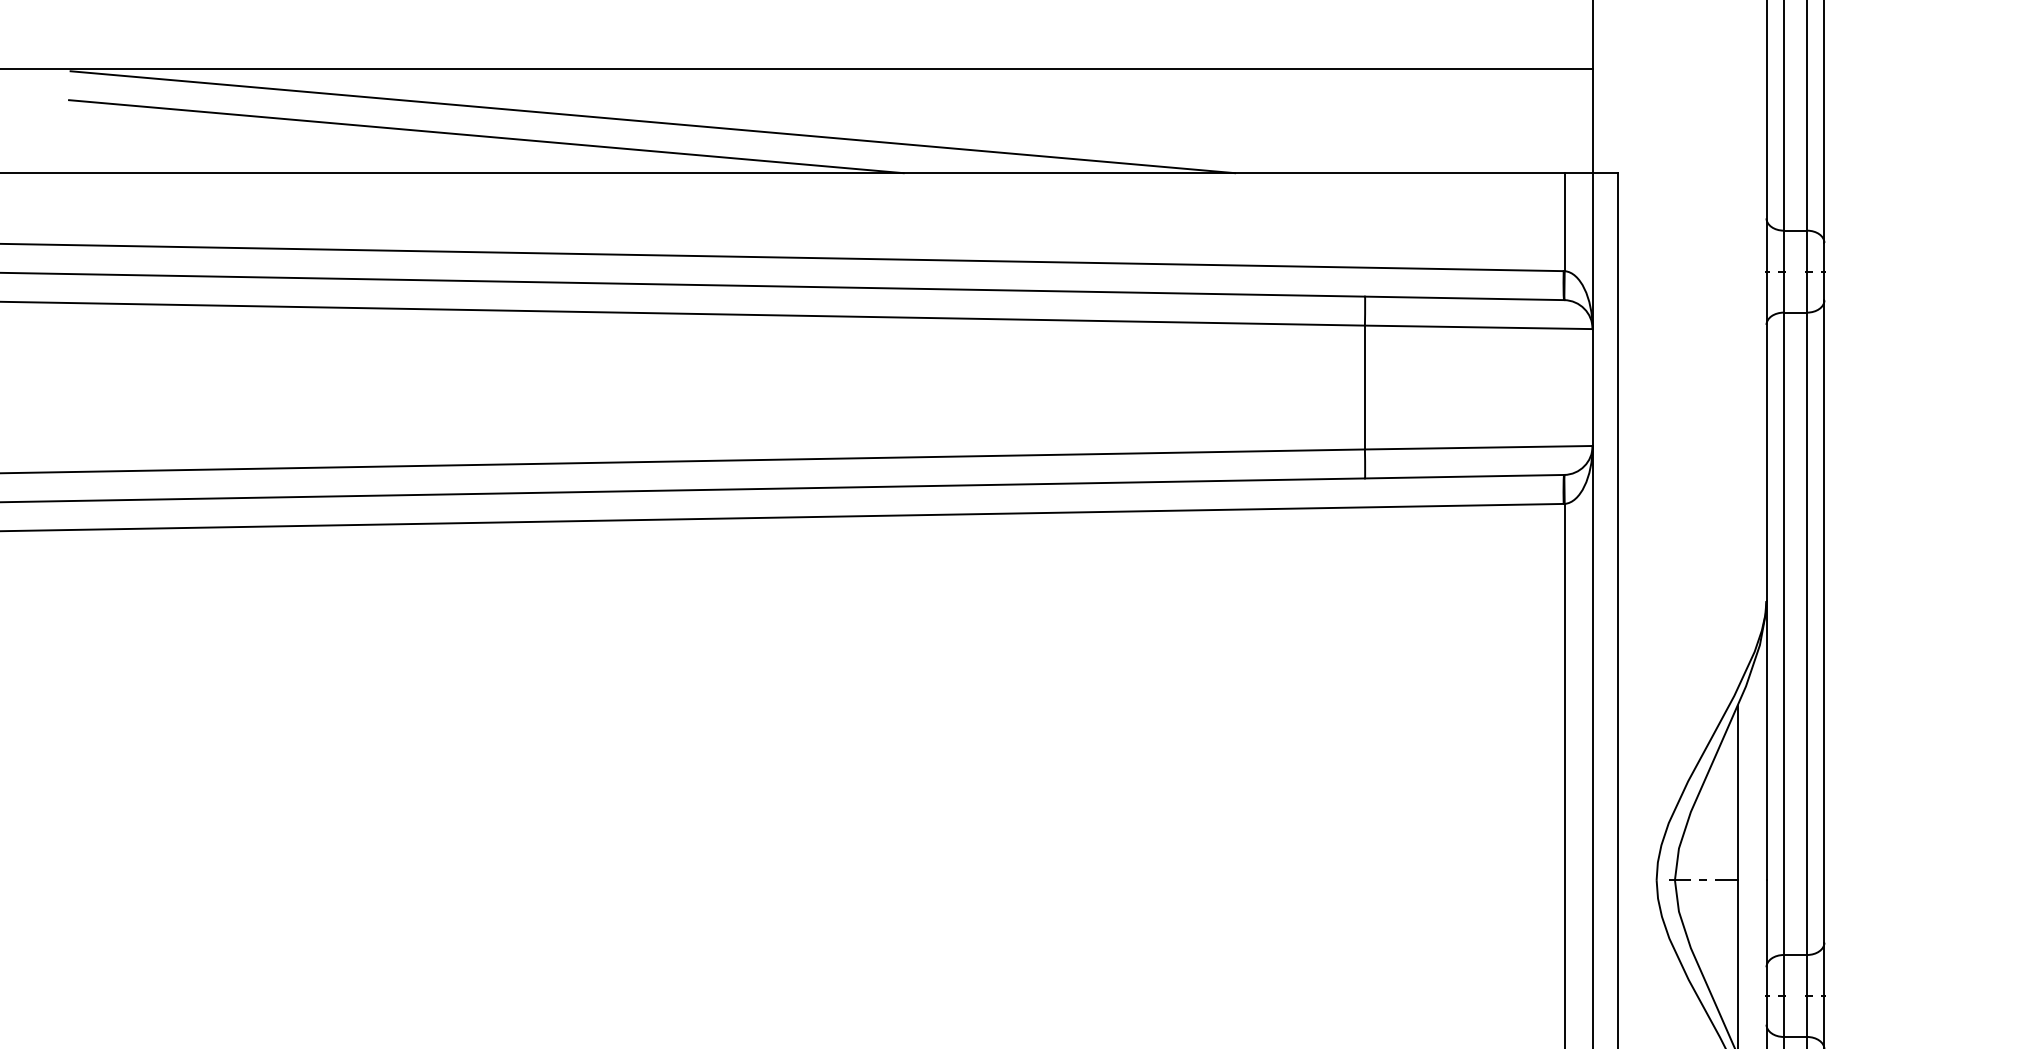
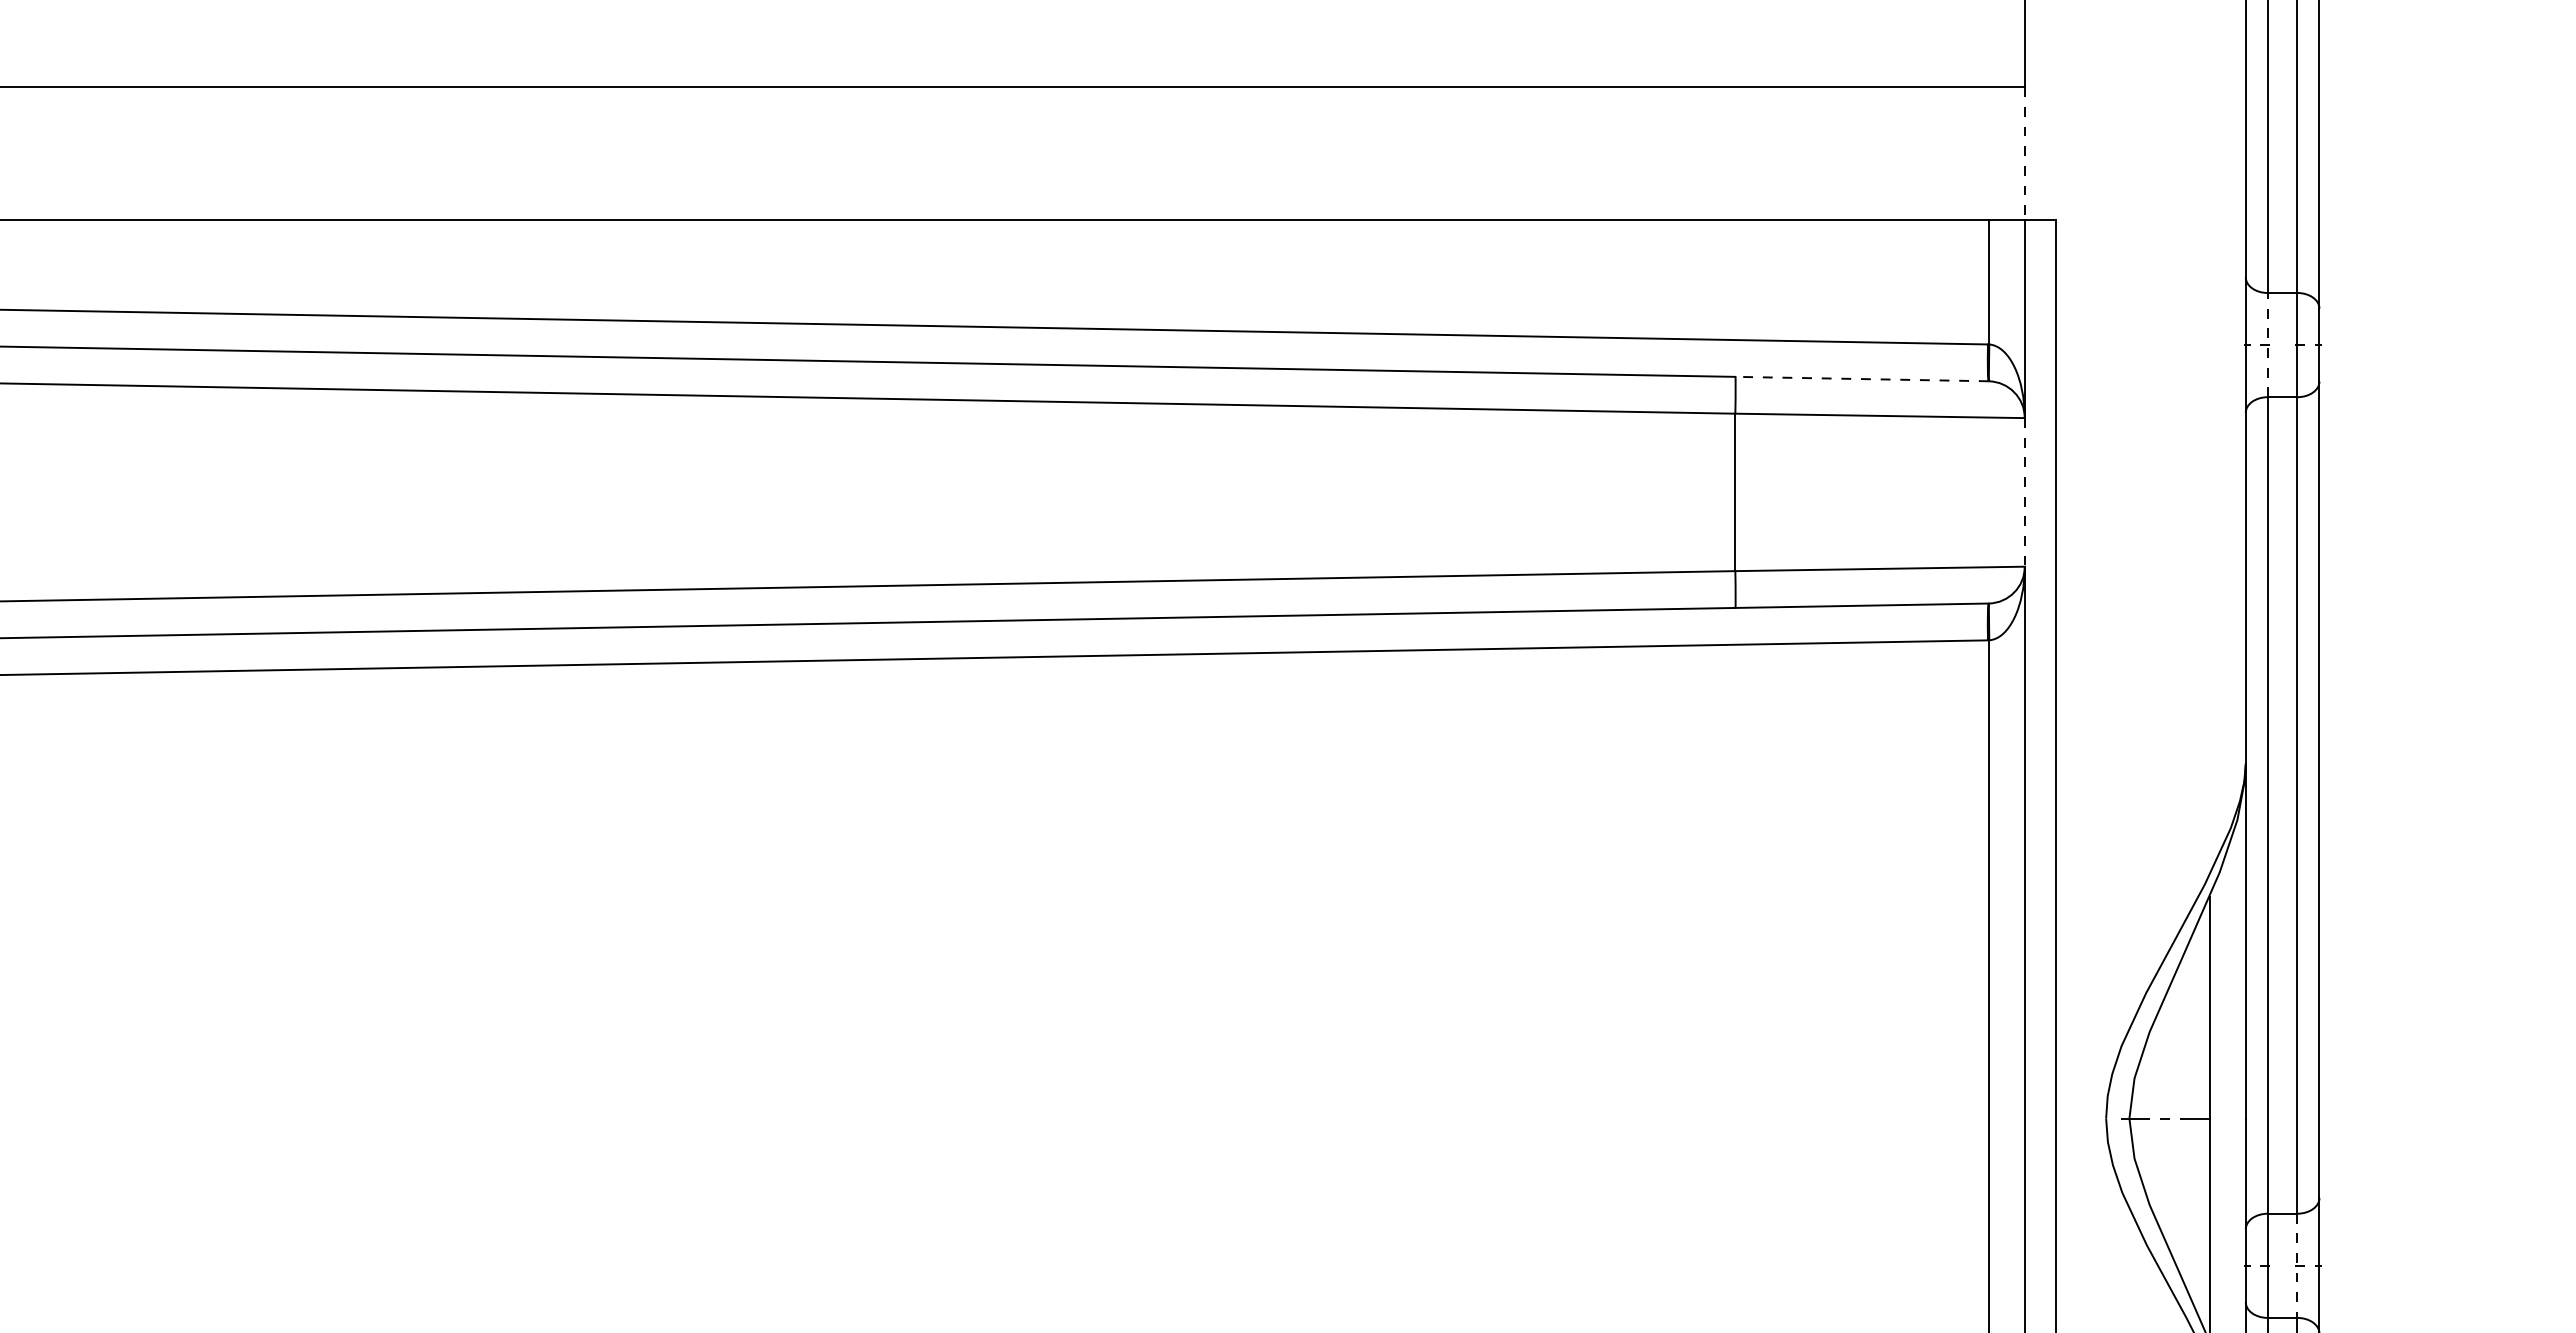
line: (653, 121) -> (830, 154), removed
line: (1592, 121) -> (2024, 154), solid -> dashed
line: (486, 136) -> (618, 173), removed
line: (1783, 271) -> (2267, 344), solid -> dashed
line: (1464, 298) -> (1862, 379), solid -> dashed
line: (1592, 387) -> (2024, 492), solid -> dashed
line: (1807, 996) -> (2297, 1266), solid -> dashed

